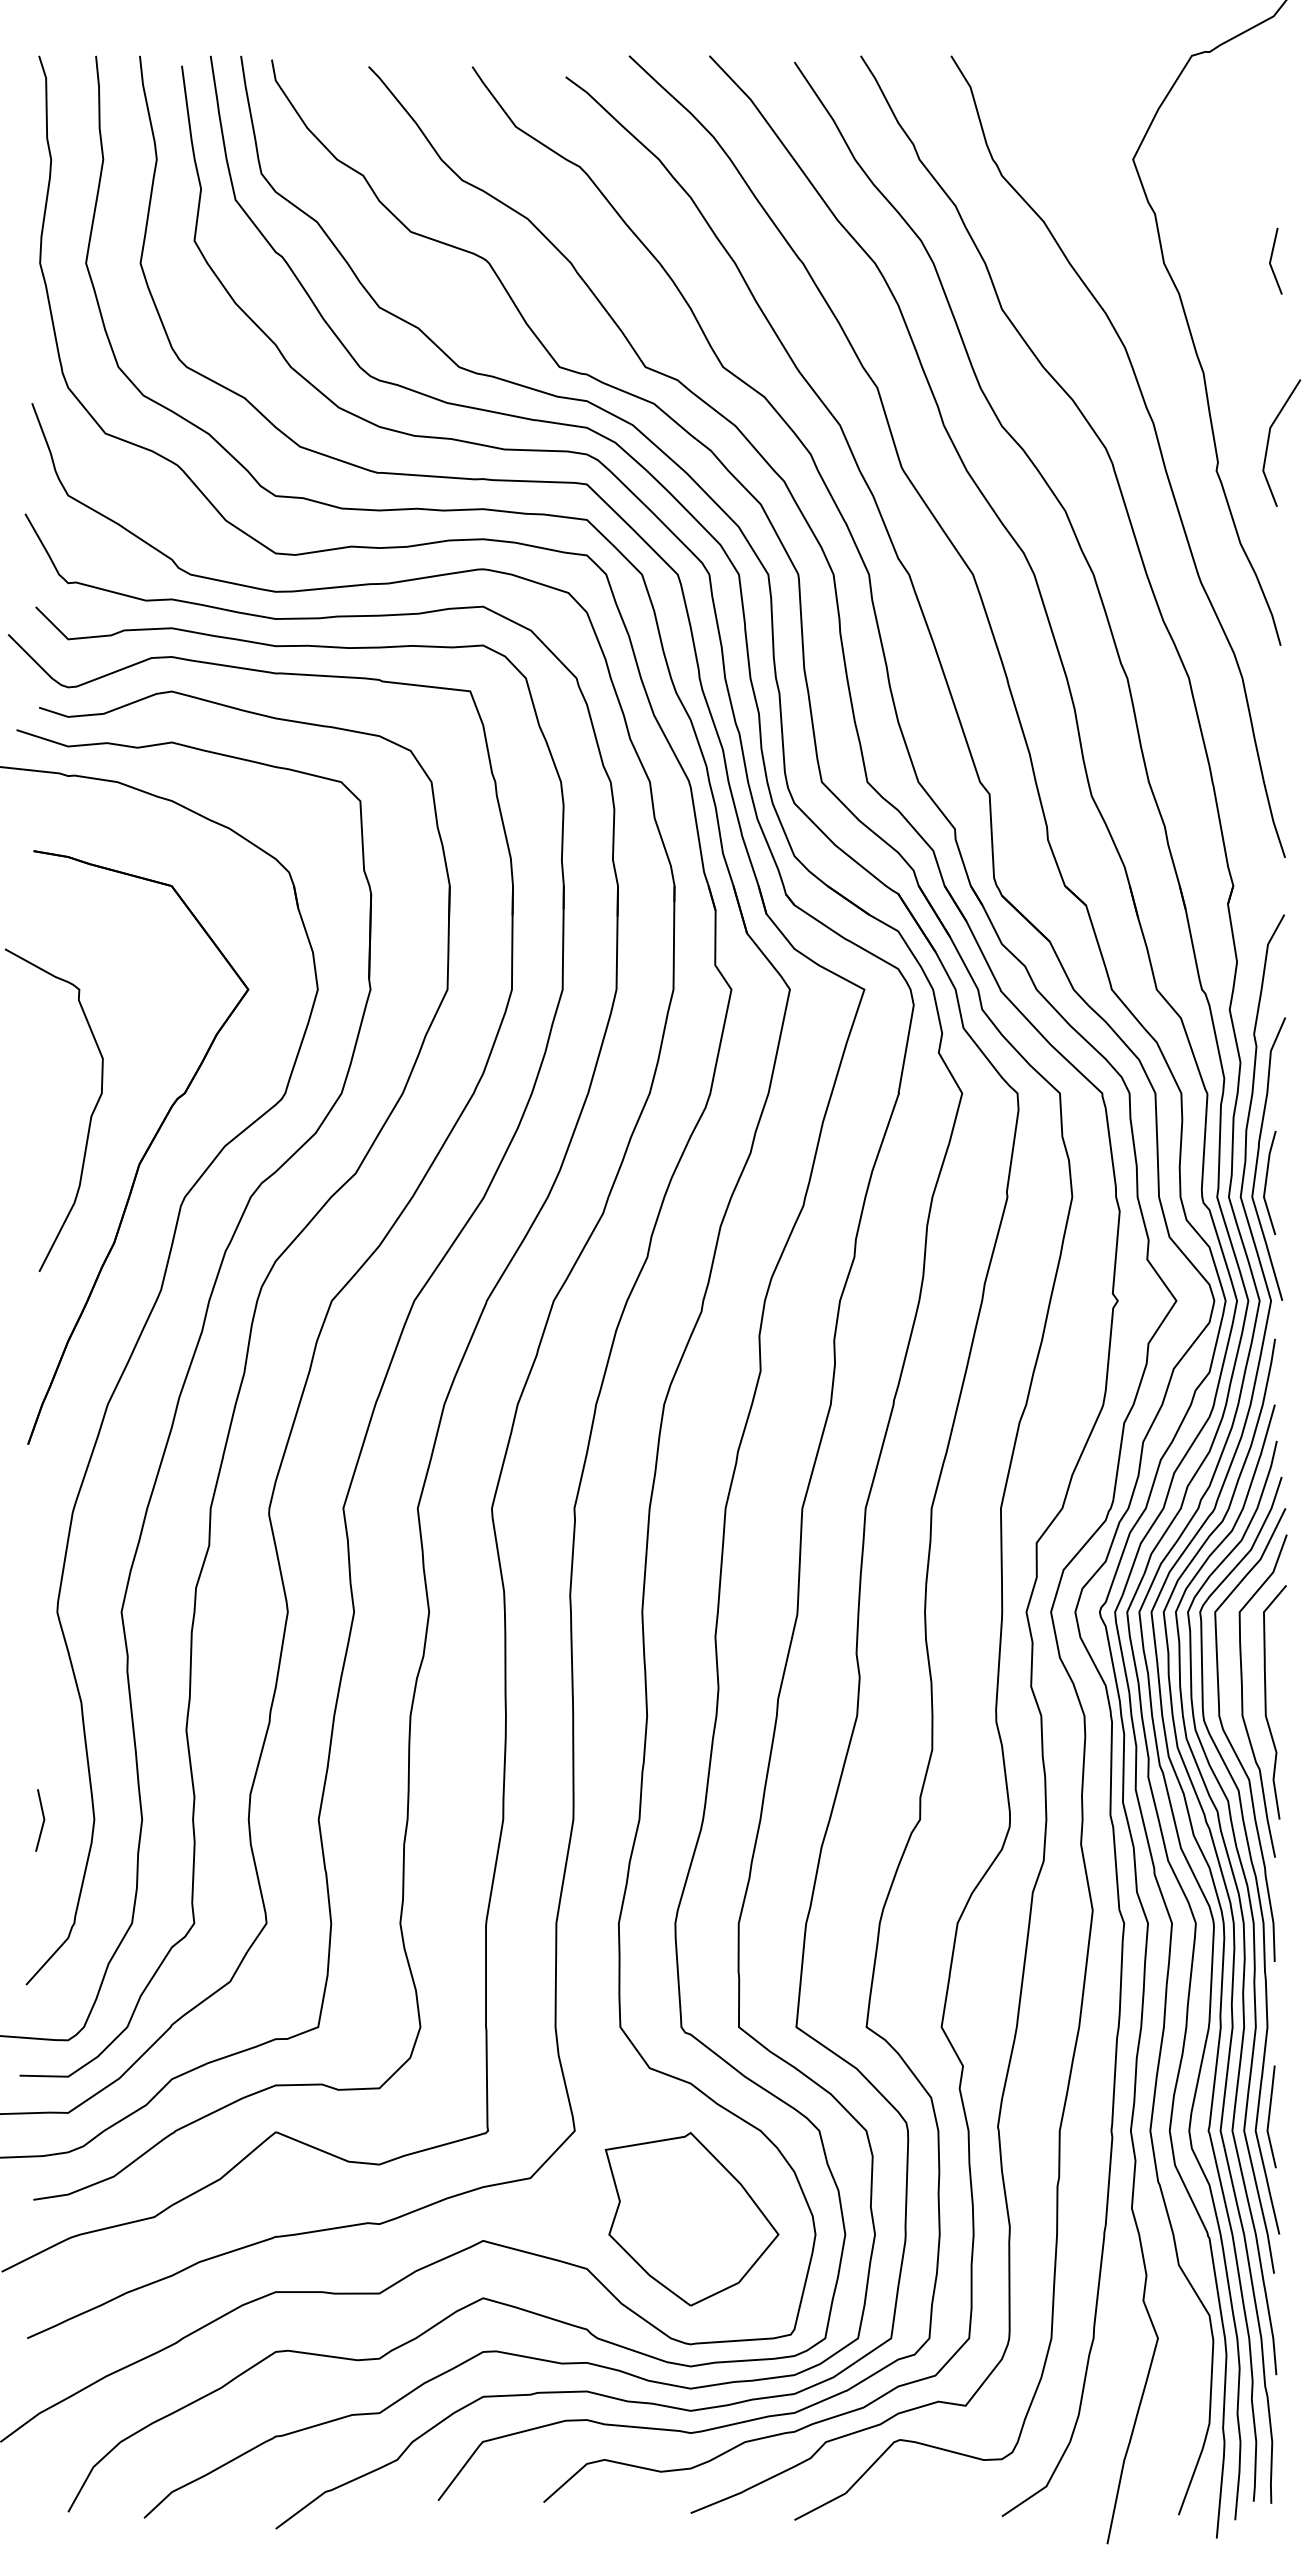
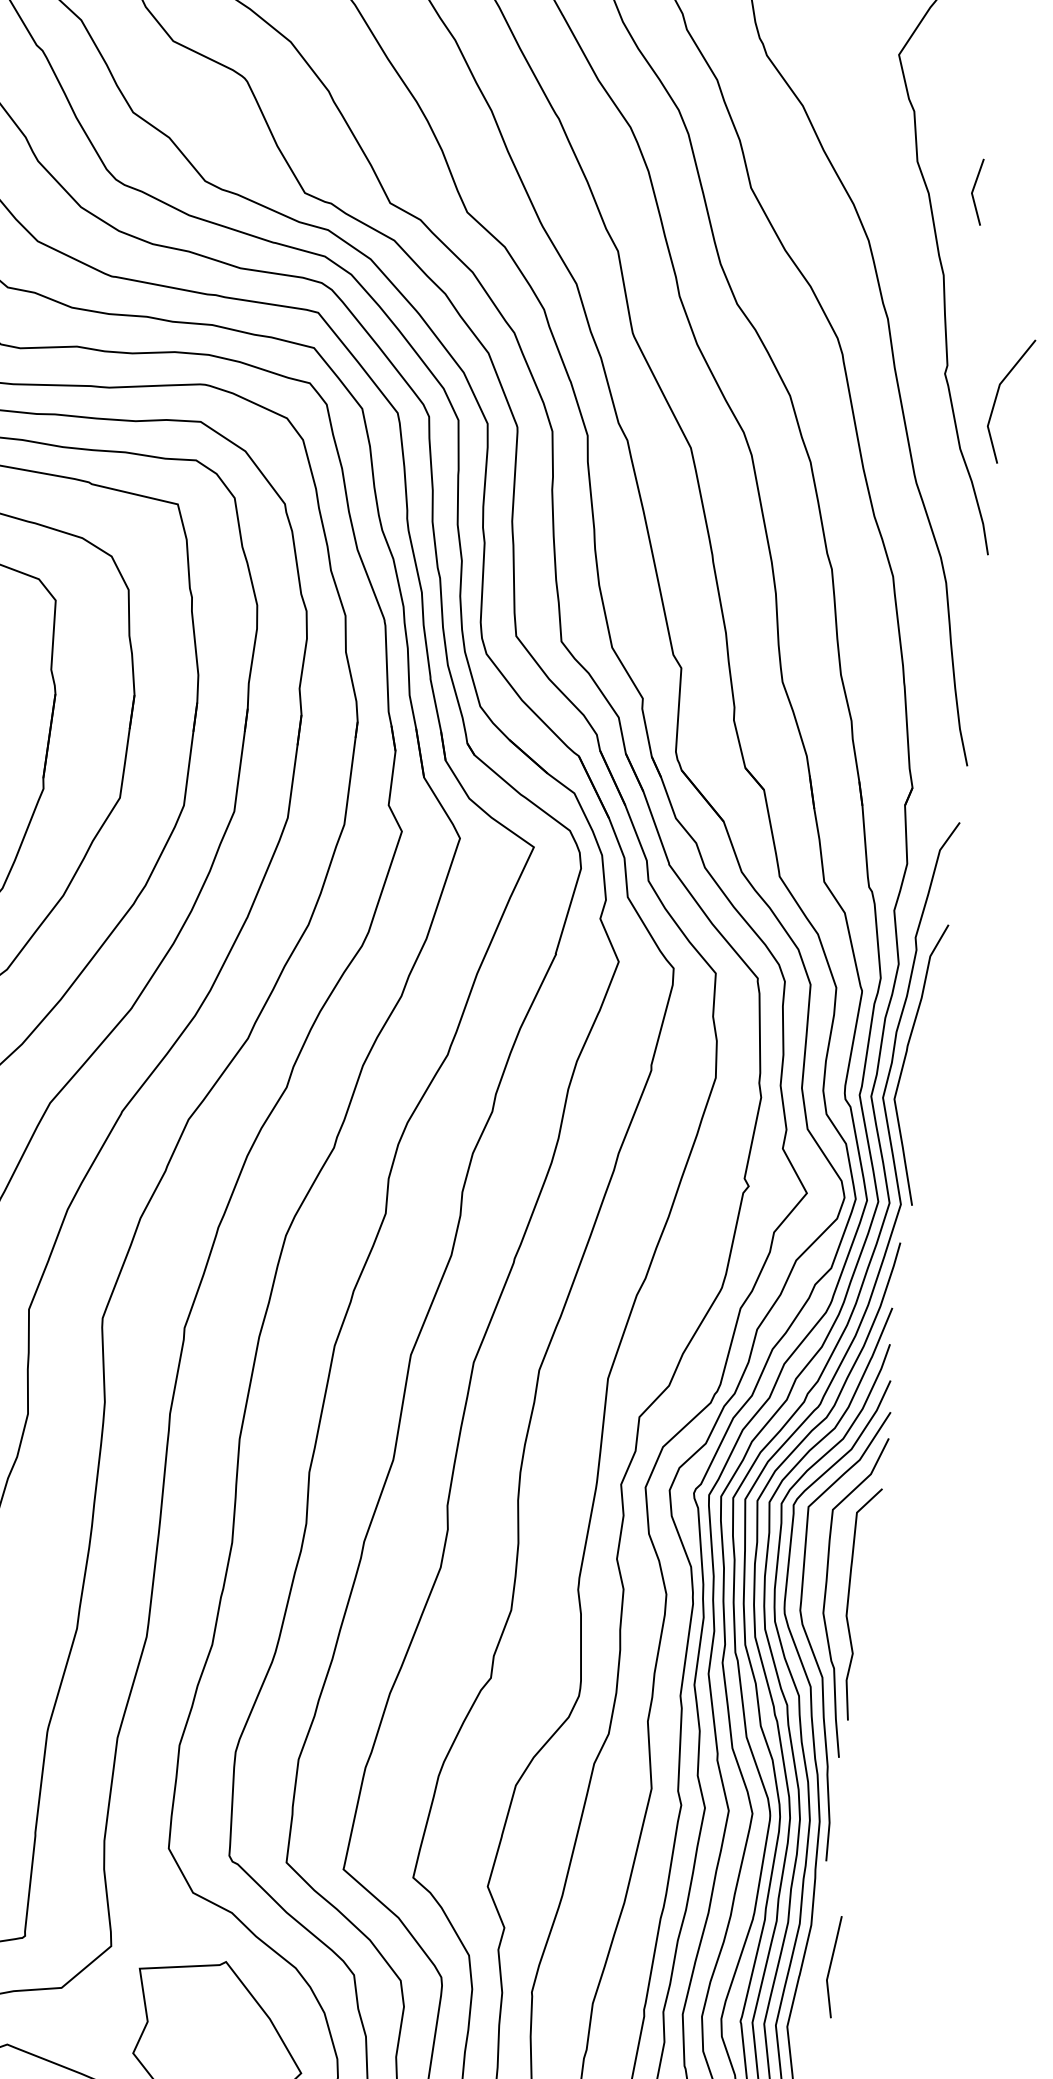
line: (1271, 260) -> (973, 190), moved
line: (1269, 440) -> (997, 396), moved
line: (1267, 1180) -> (911, 1084), removed
line: (1270, 2115) -> (831, 1965), moved

